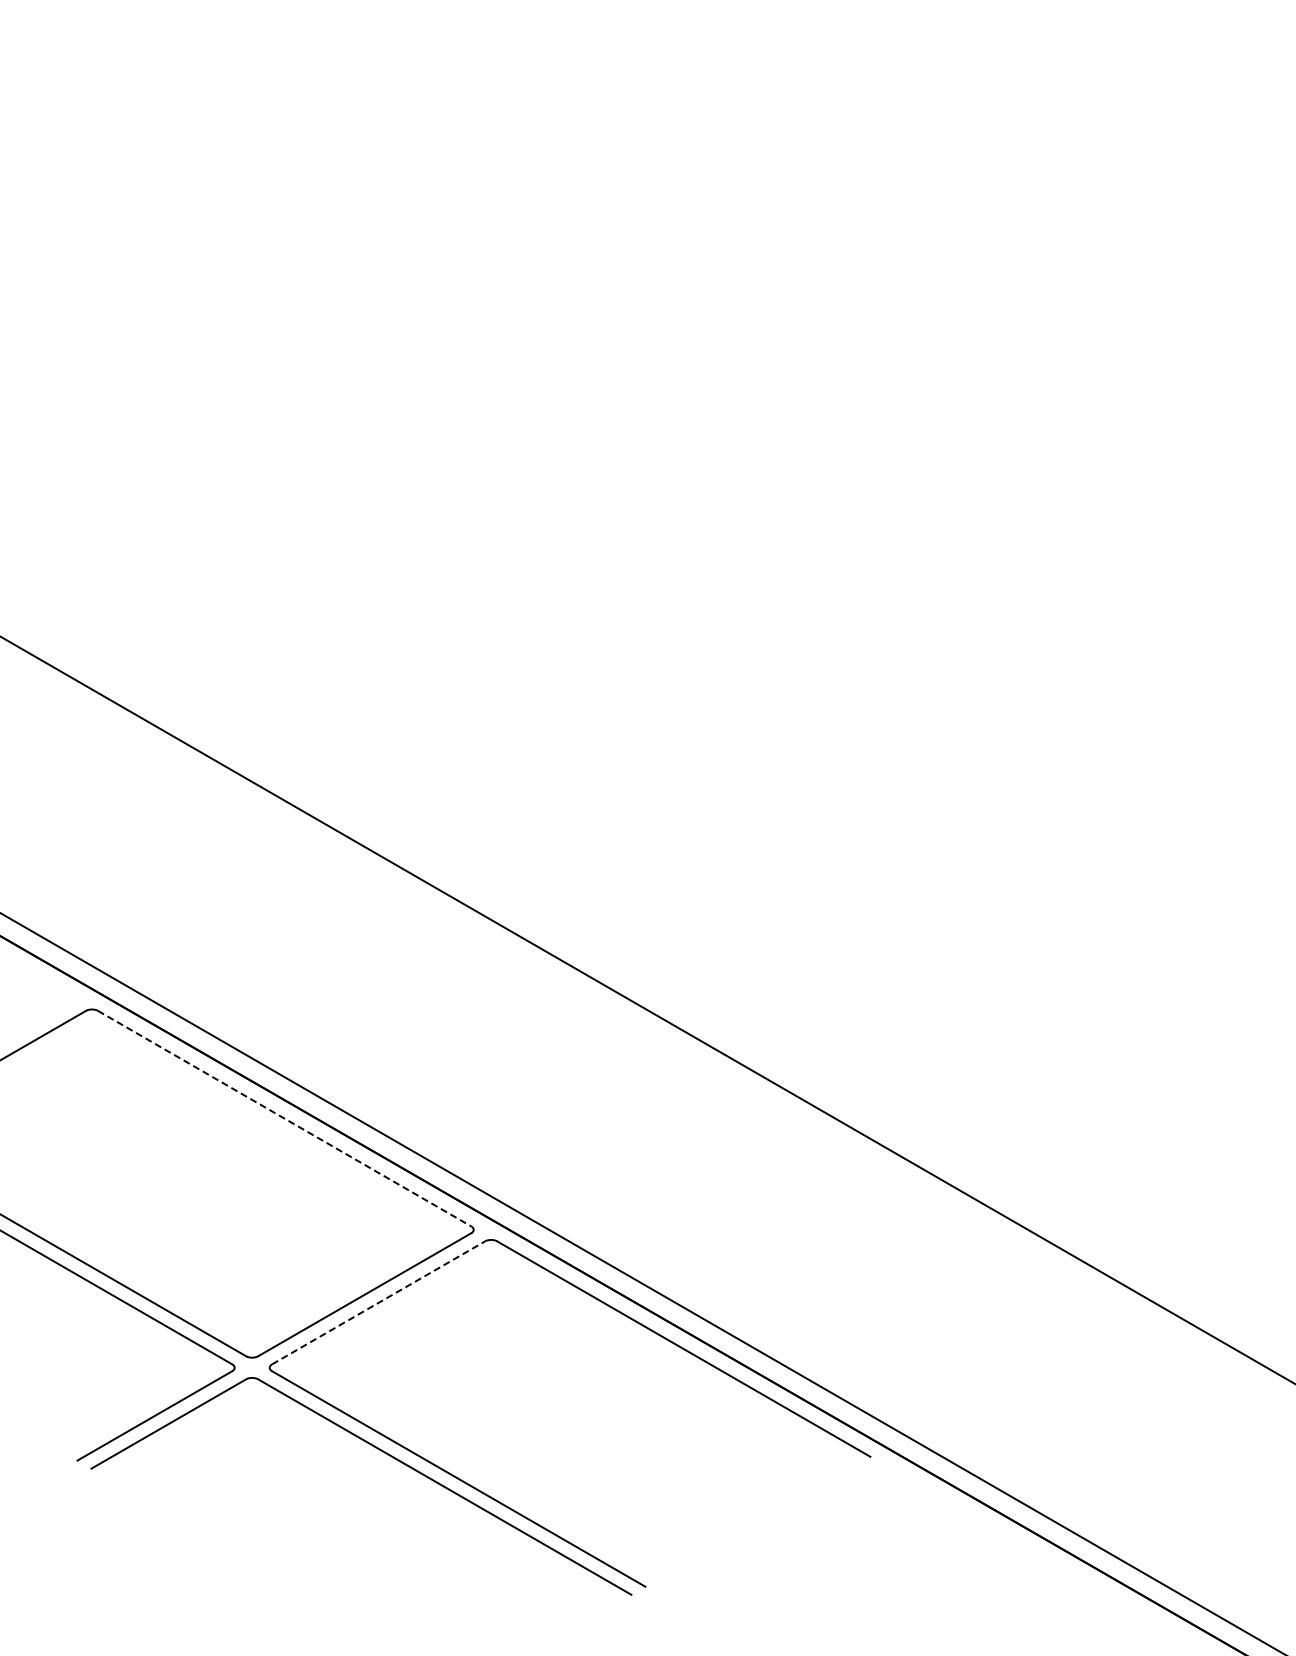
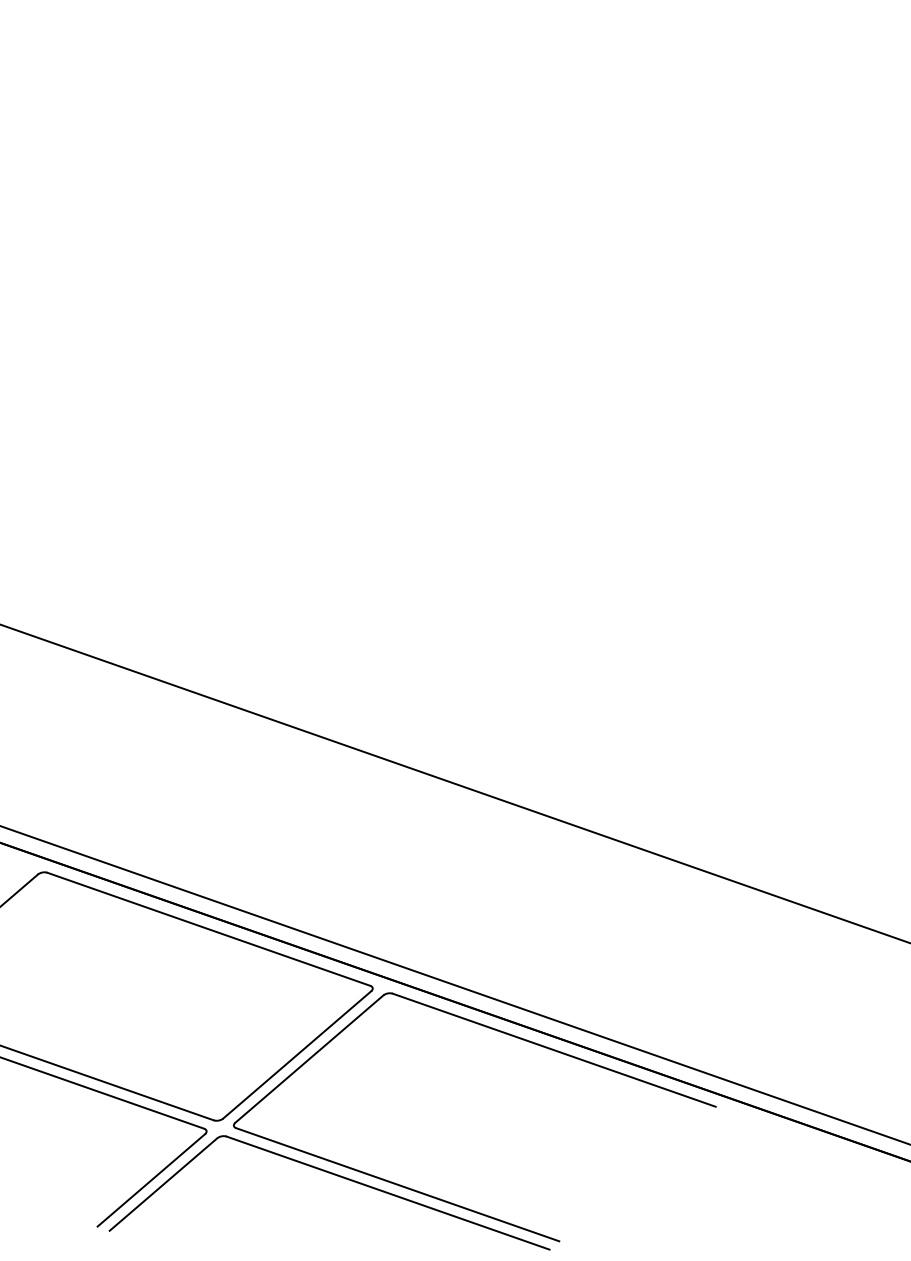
line: (284, 1118) -> (208, 929), dashed -> solid
line: (379, 1302) -> (309, 1058), dashed -> solid

